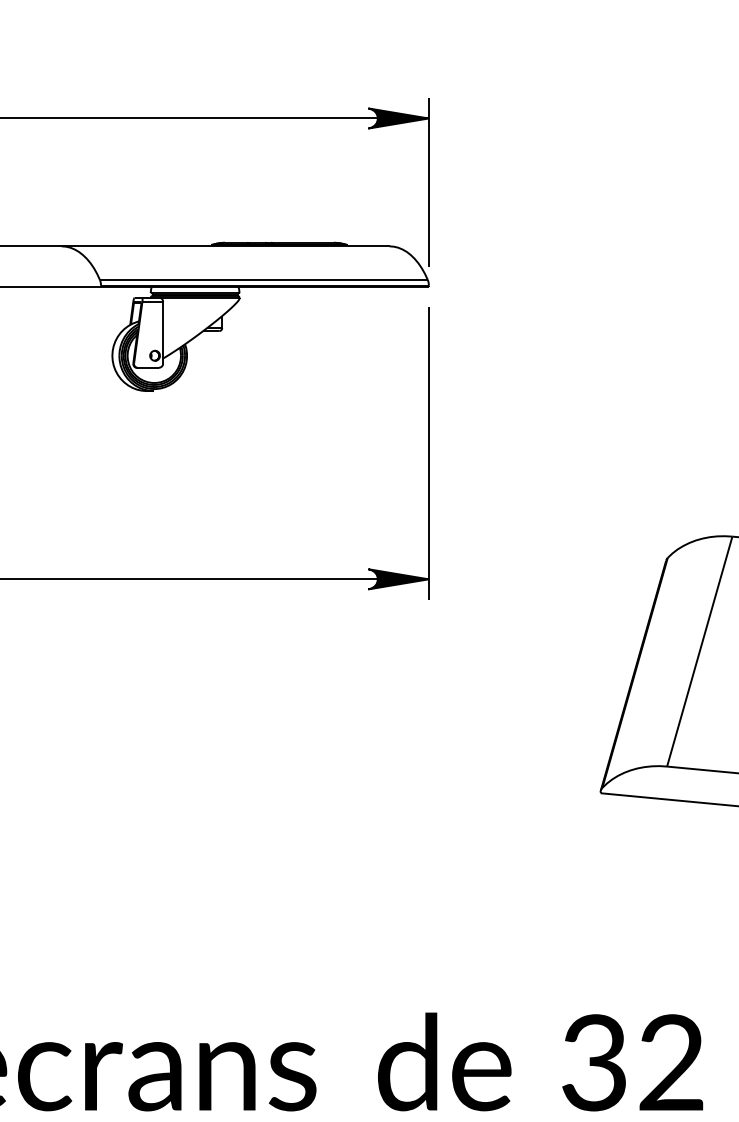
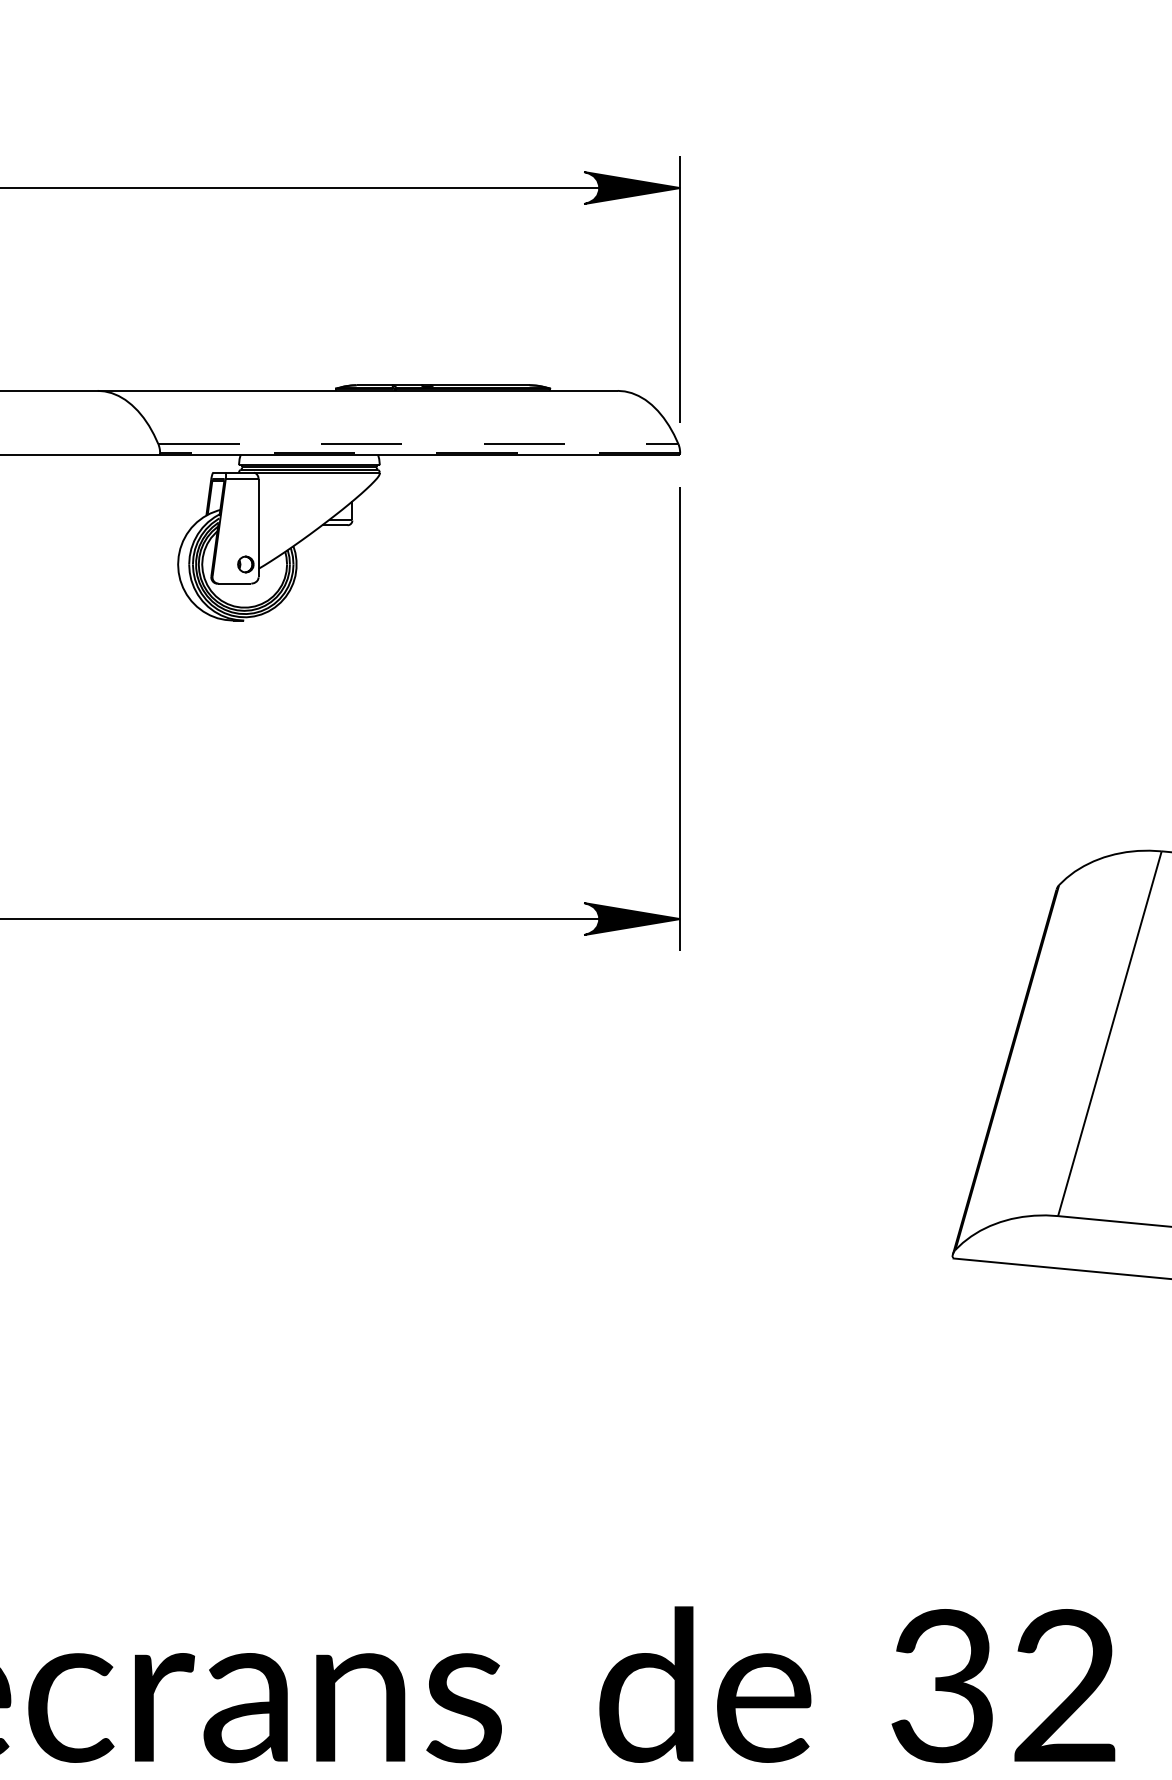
line: (263, 279) -> (417, 443), solid -> dashed
line: (264, 285) -> (419, 452), solid -> dashed

